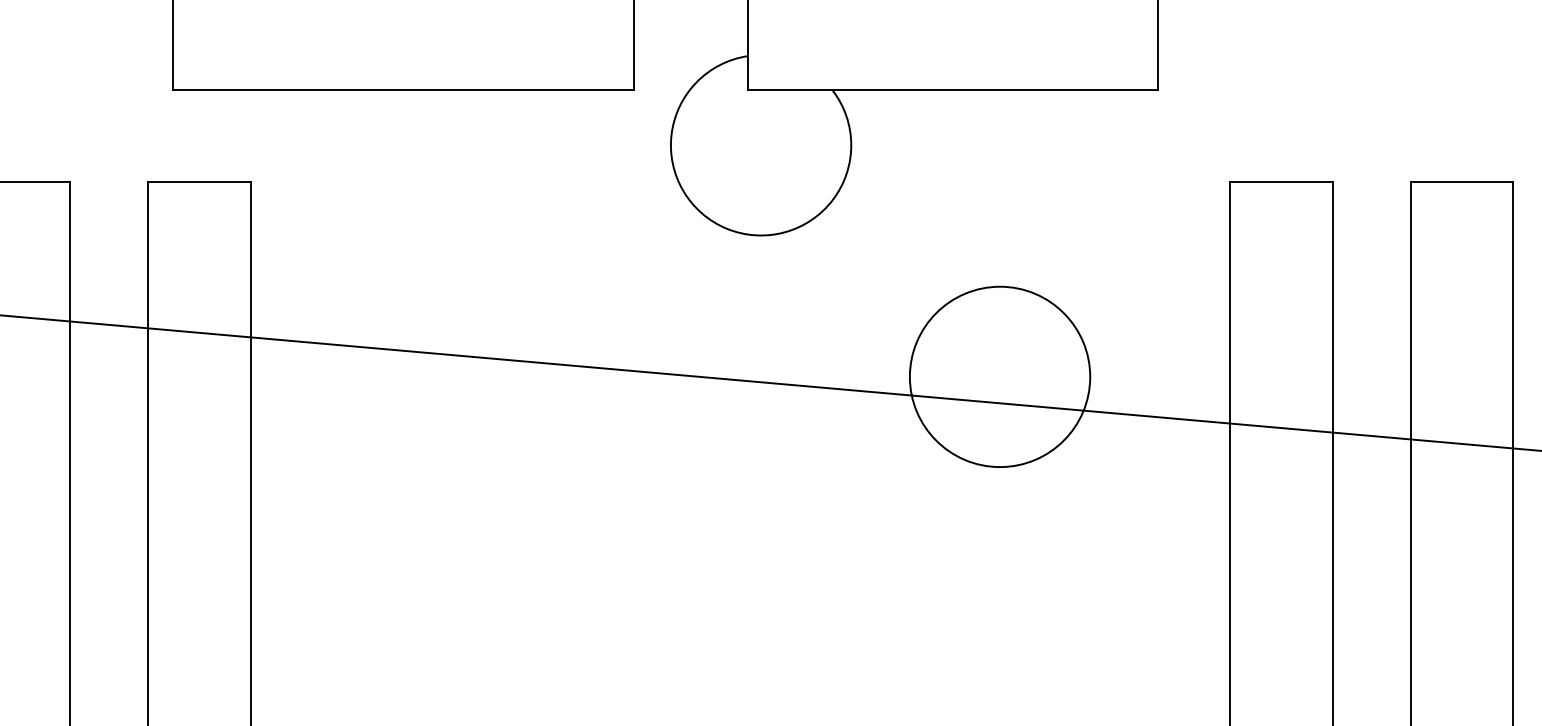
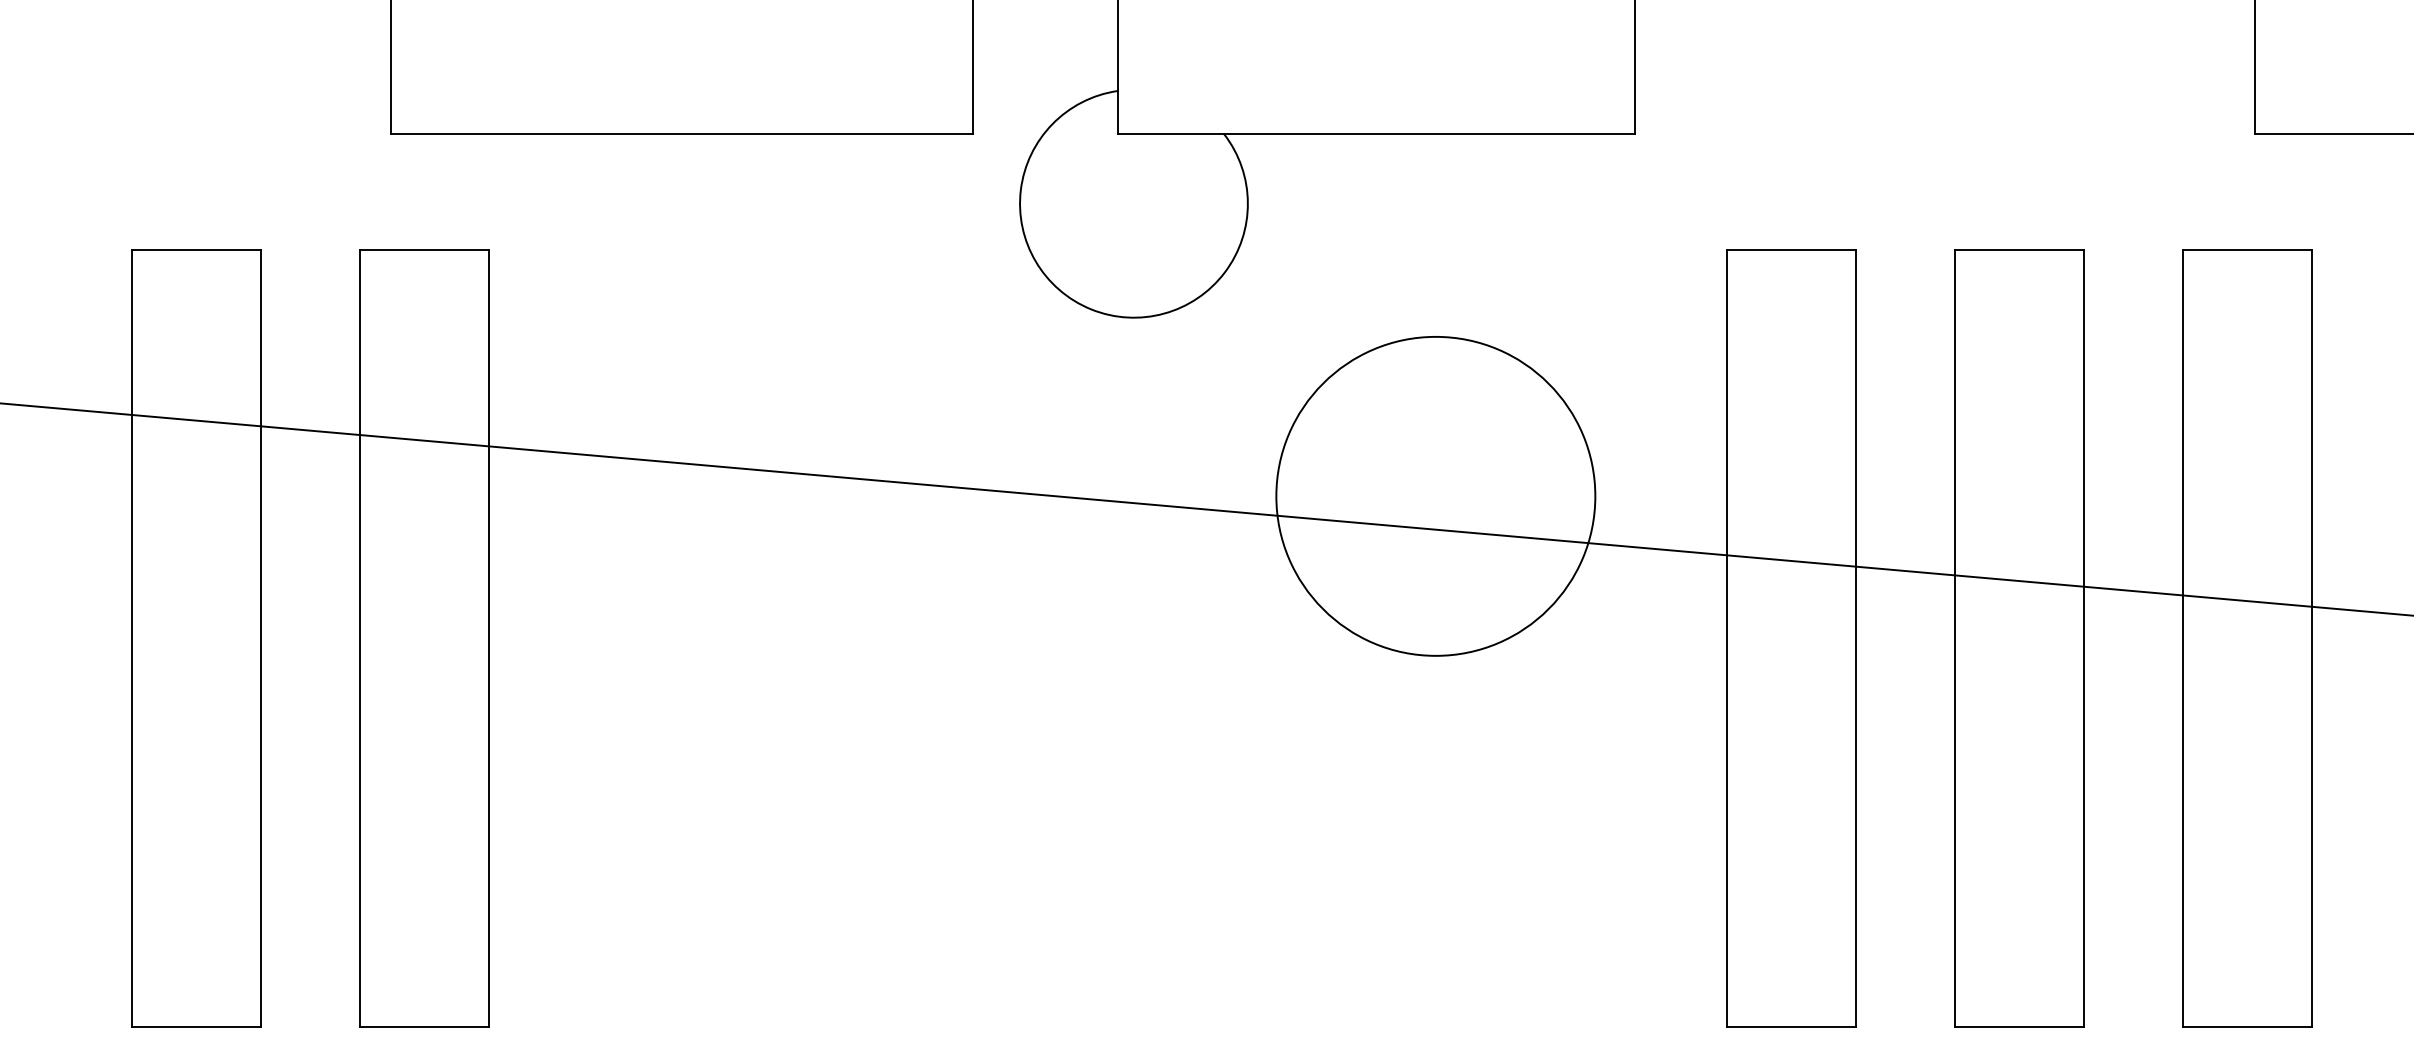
circle: (999, 377) -> (1435, 496), size x1.4

